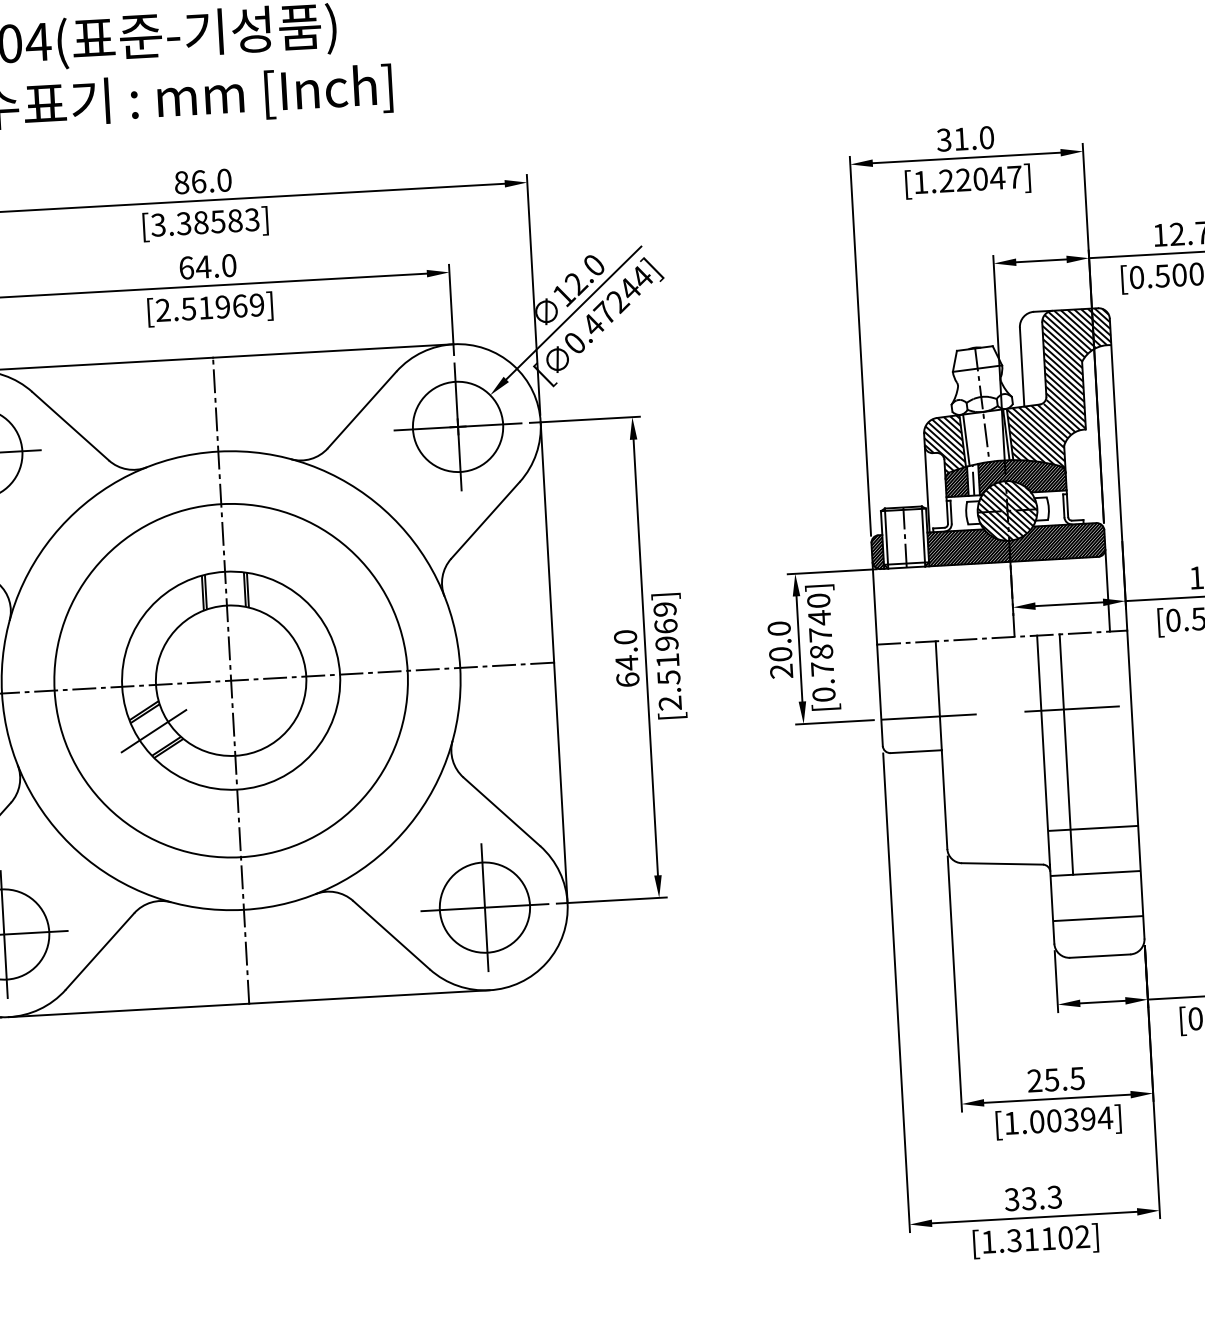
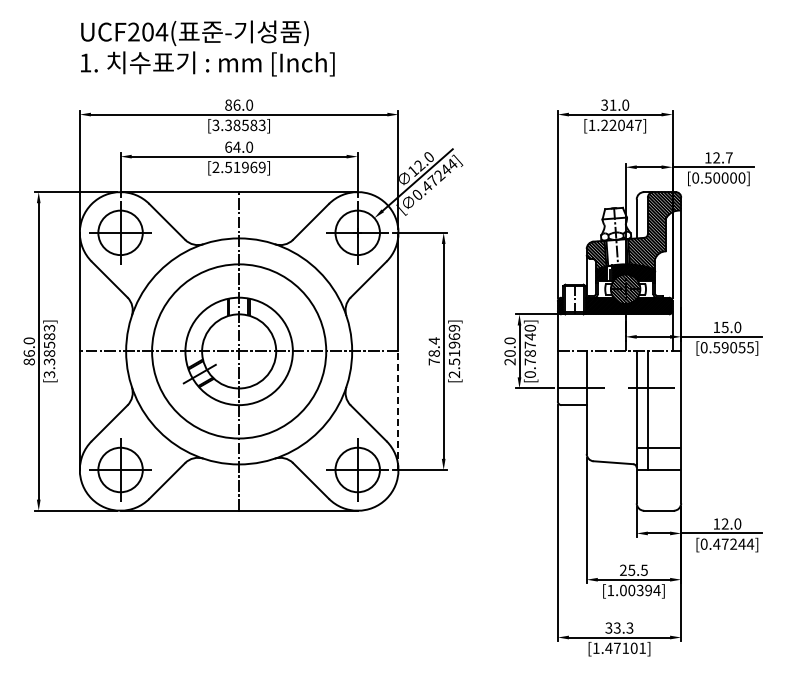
text: (625, 658) -> (433, 351), 64.0 -> 78.4
line: (560, 782) -> (398, 410), solid -> dashed
line: (1097, 919) -> (658, 492), removed
text: (1047, 1237) -> (625, 647), [1.31102] -> [1.47101]

